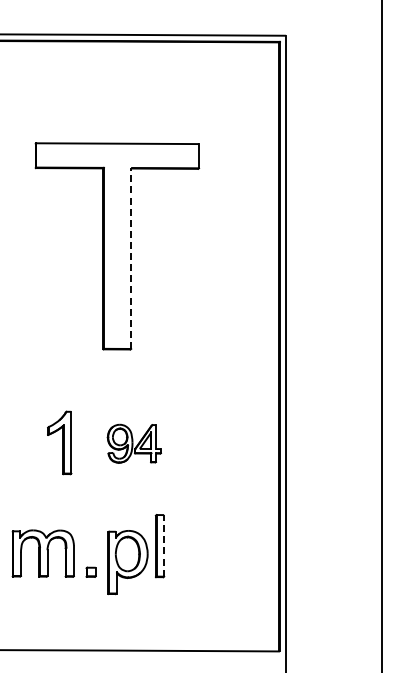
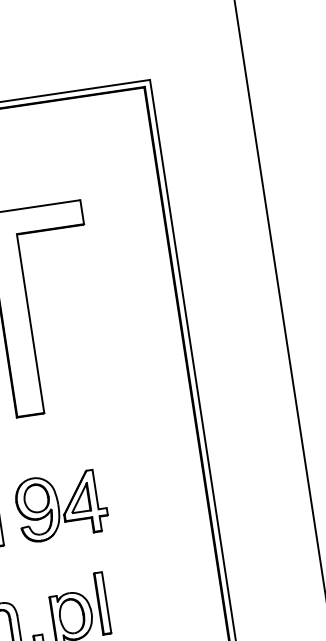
line: (131, 258) -> (30, 323), dashed -> solid
part: (134, 443) -> (61, 505), size x1.67
line: (164, 545) -> (106, 602), dashed -> solid

